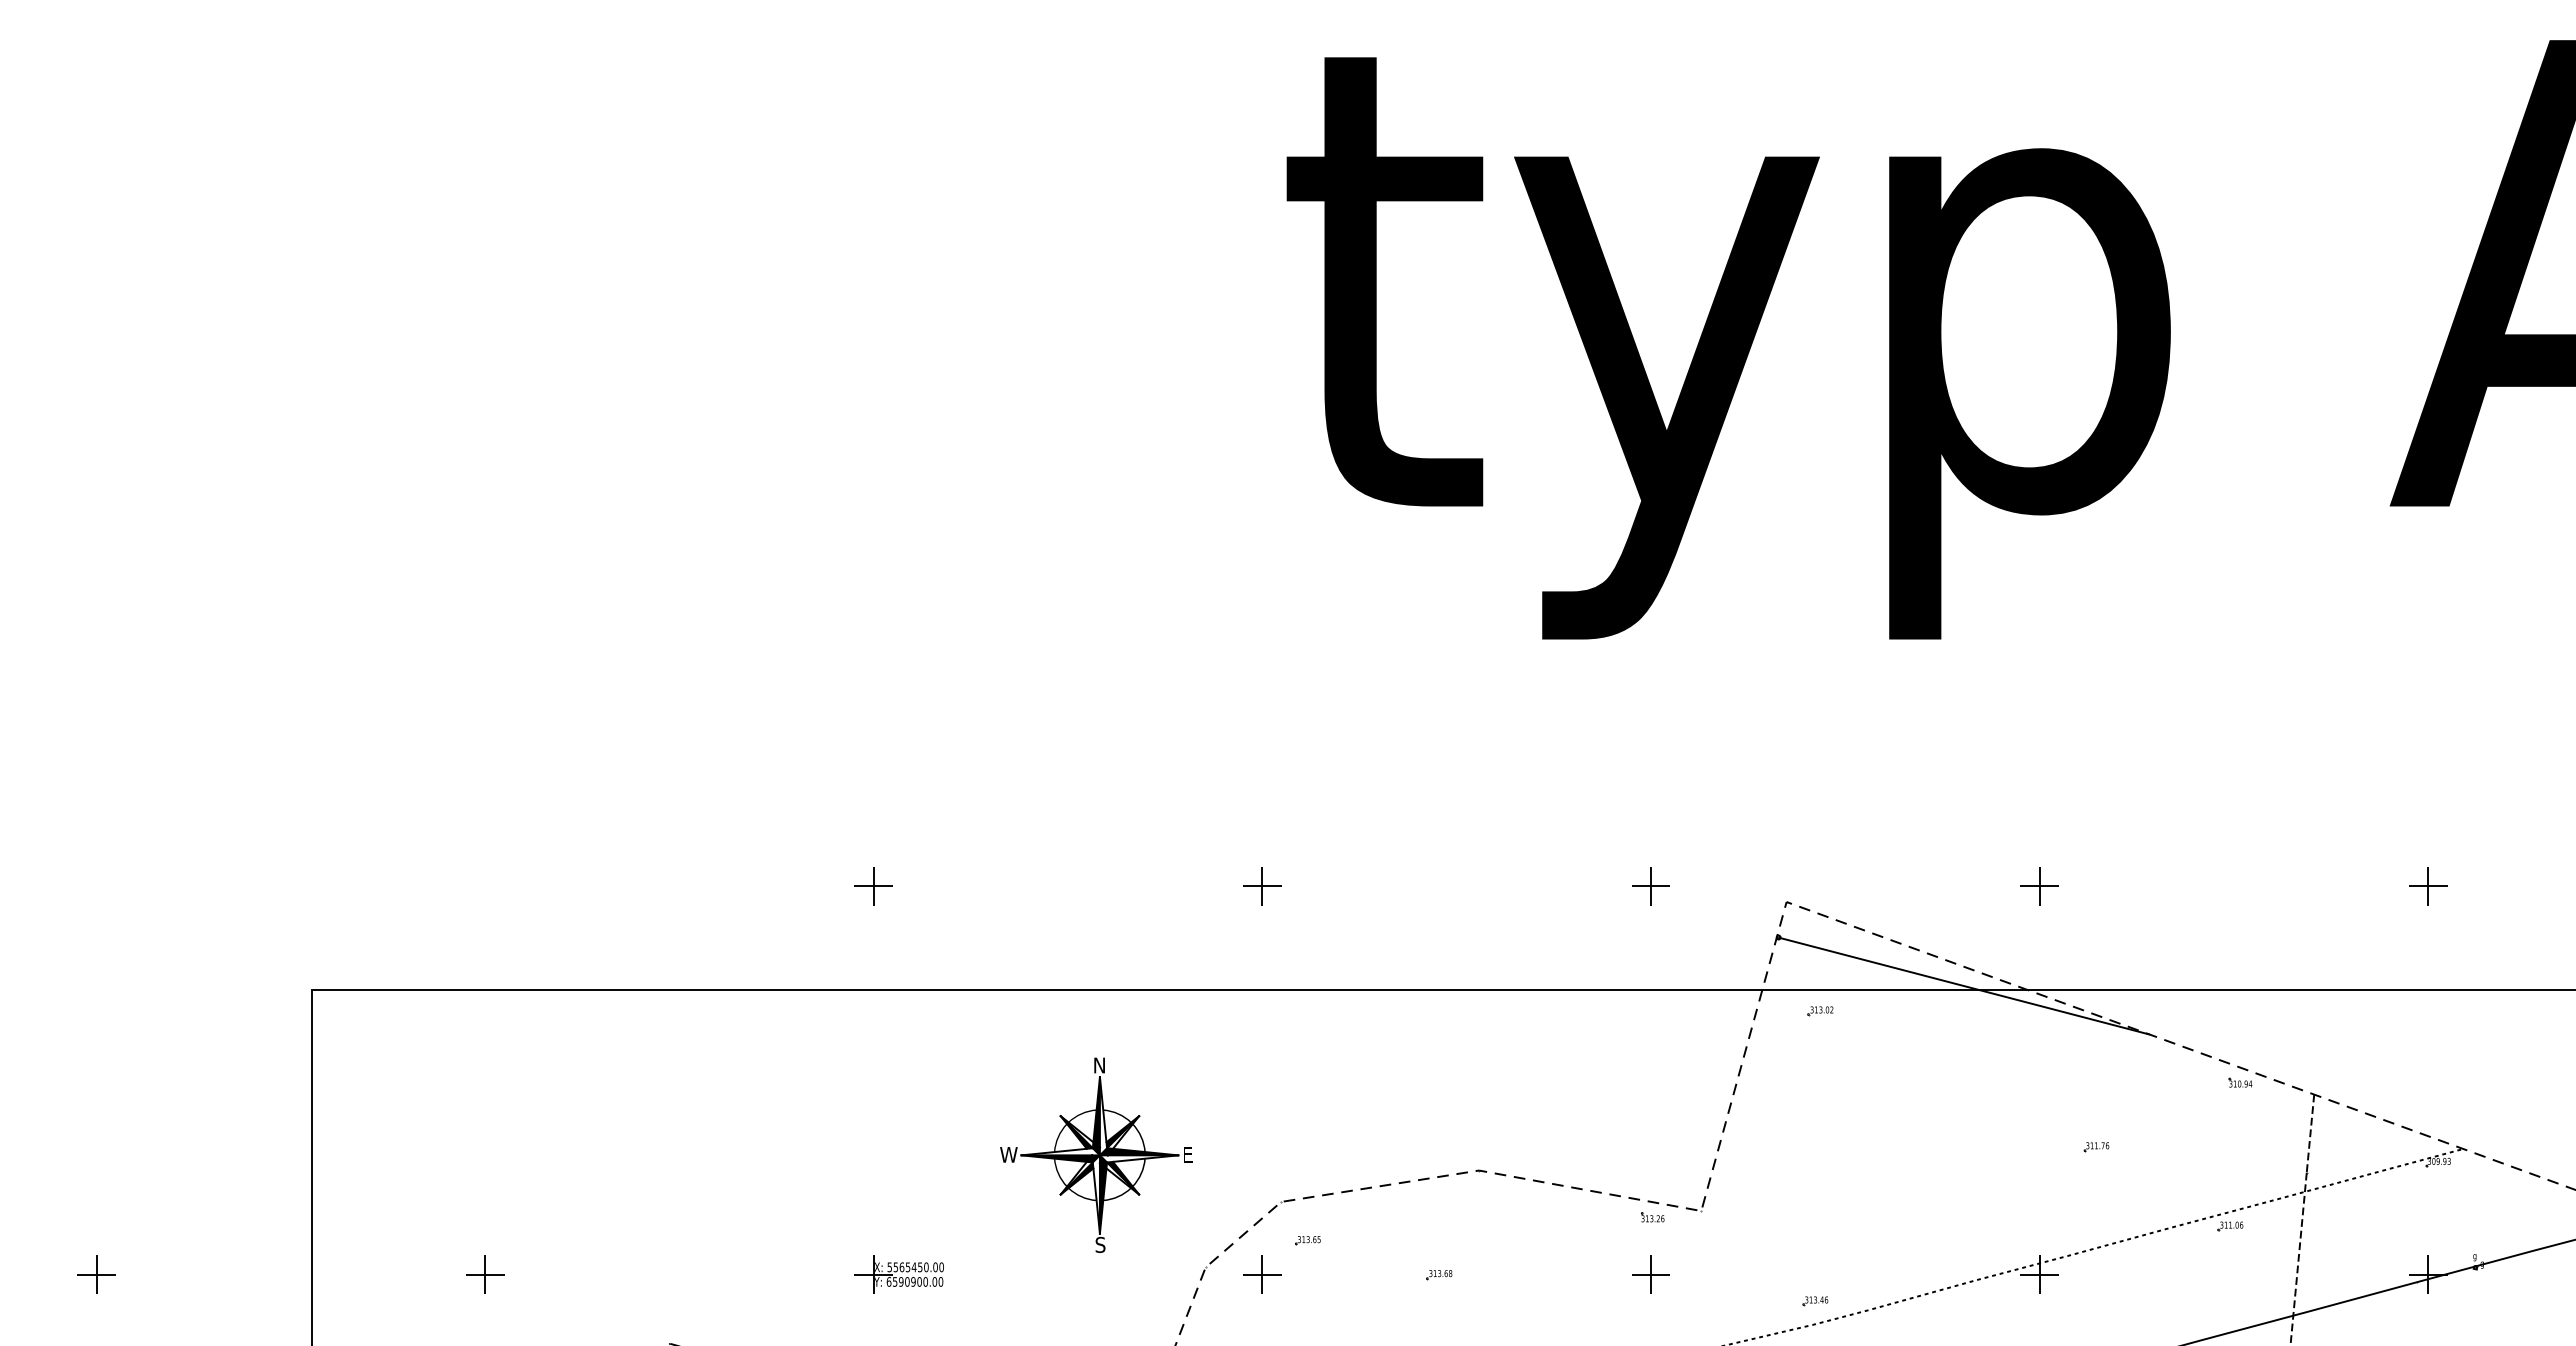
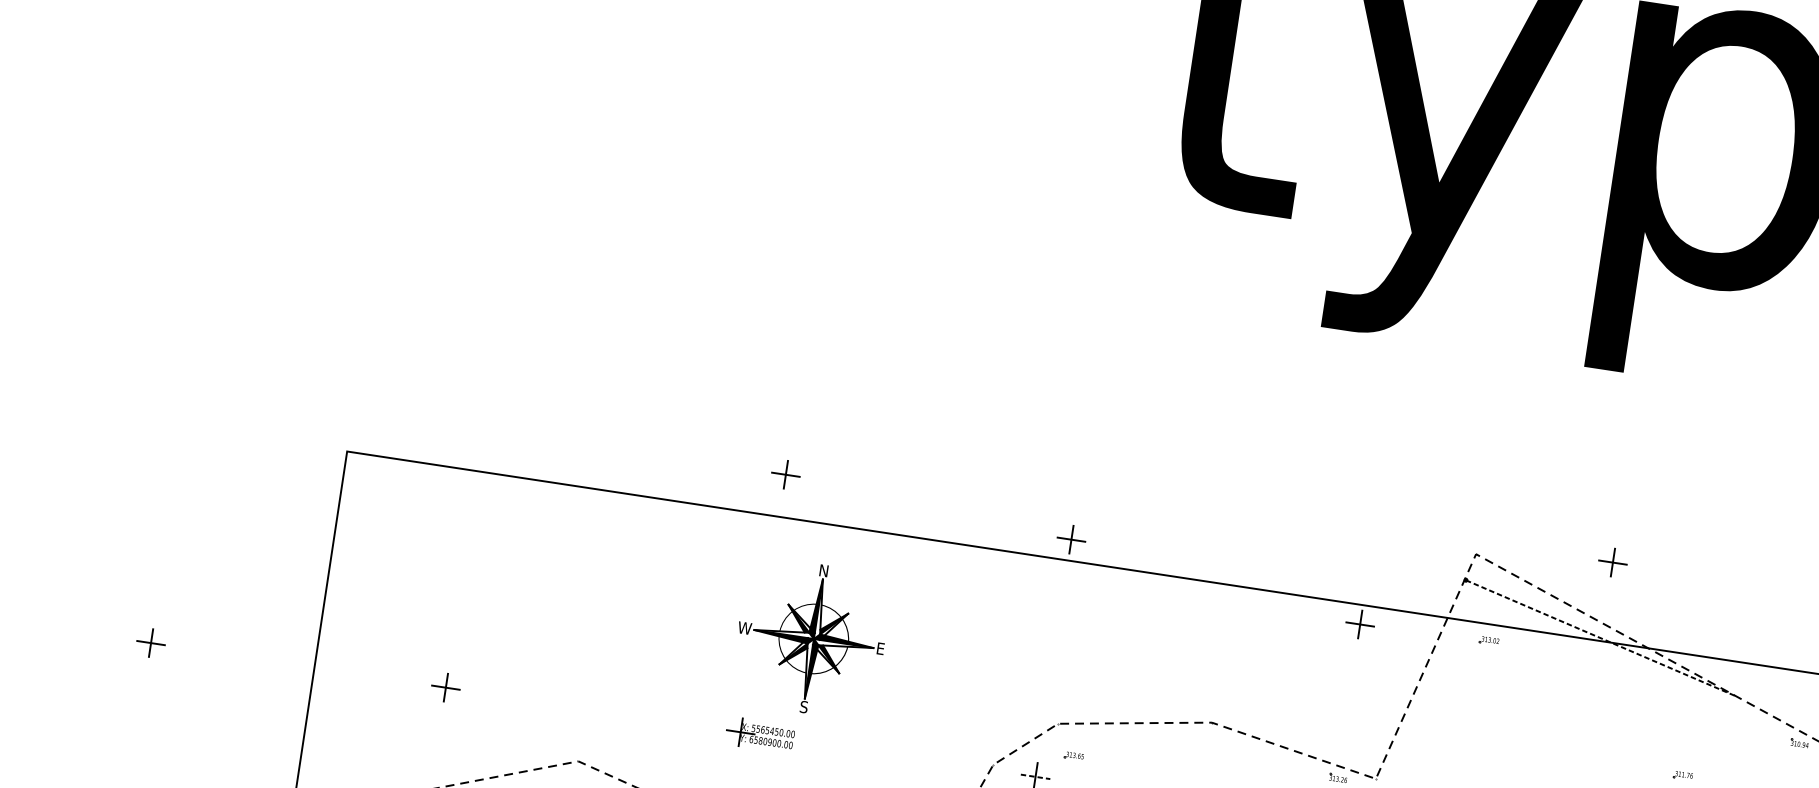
part: (873, 886) -> (785, 474), moved
part: (1262, 886) -> (1071, 539), moved
part: (1650, 886) -> (1359, 624), moved
part: (2039, 886) -> (1612, 562), moved
line: (1964, 986) -> (1601, 638), solid -> dashed
part: (1096, 1154) -> (811, 637), moved
line: (1262, 1274) -> (1035, 776), solid -> dashed
text: (901, 1281) -> (760, 740), 6590900.00 -> 6580900.00

